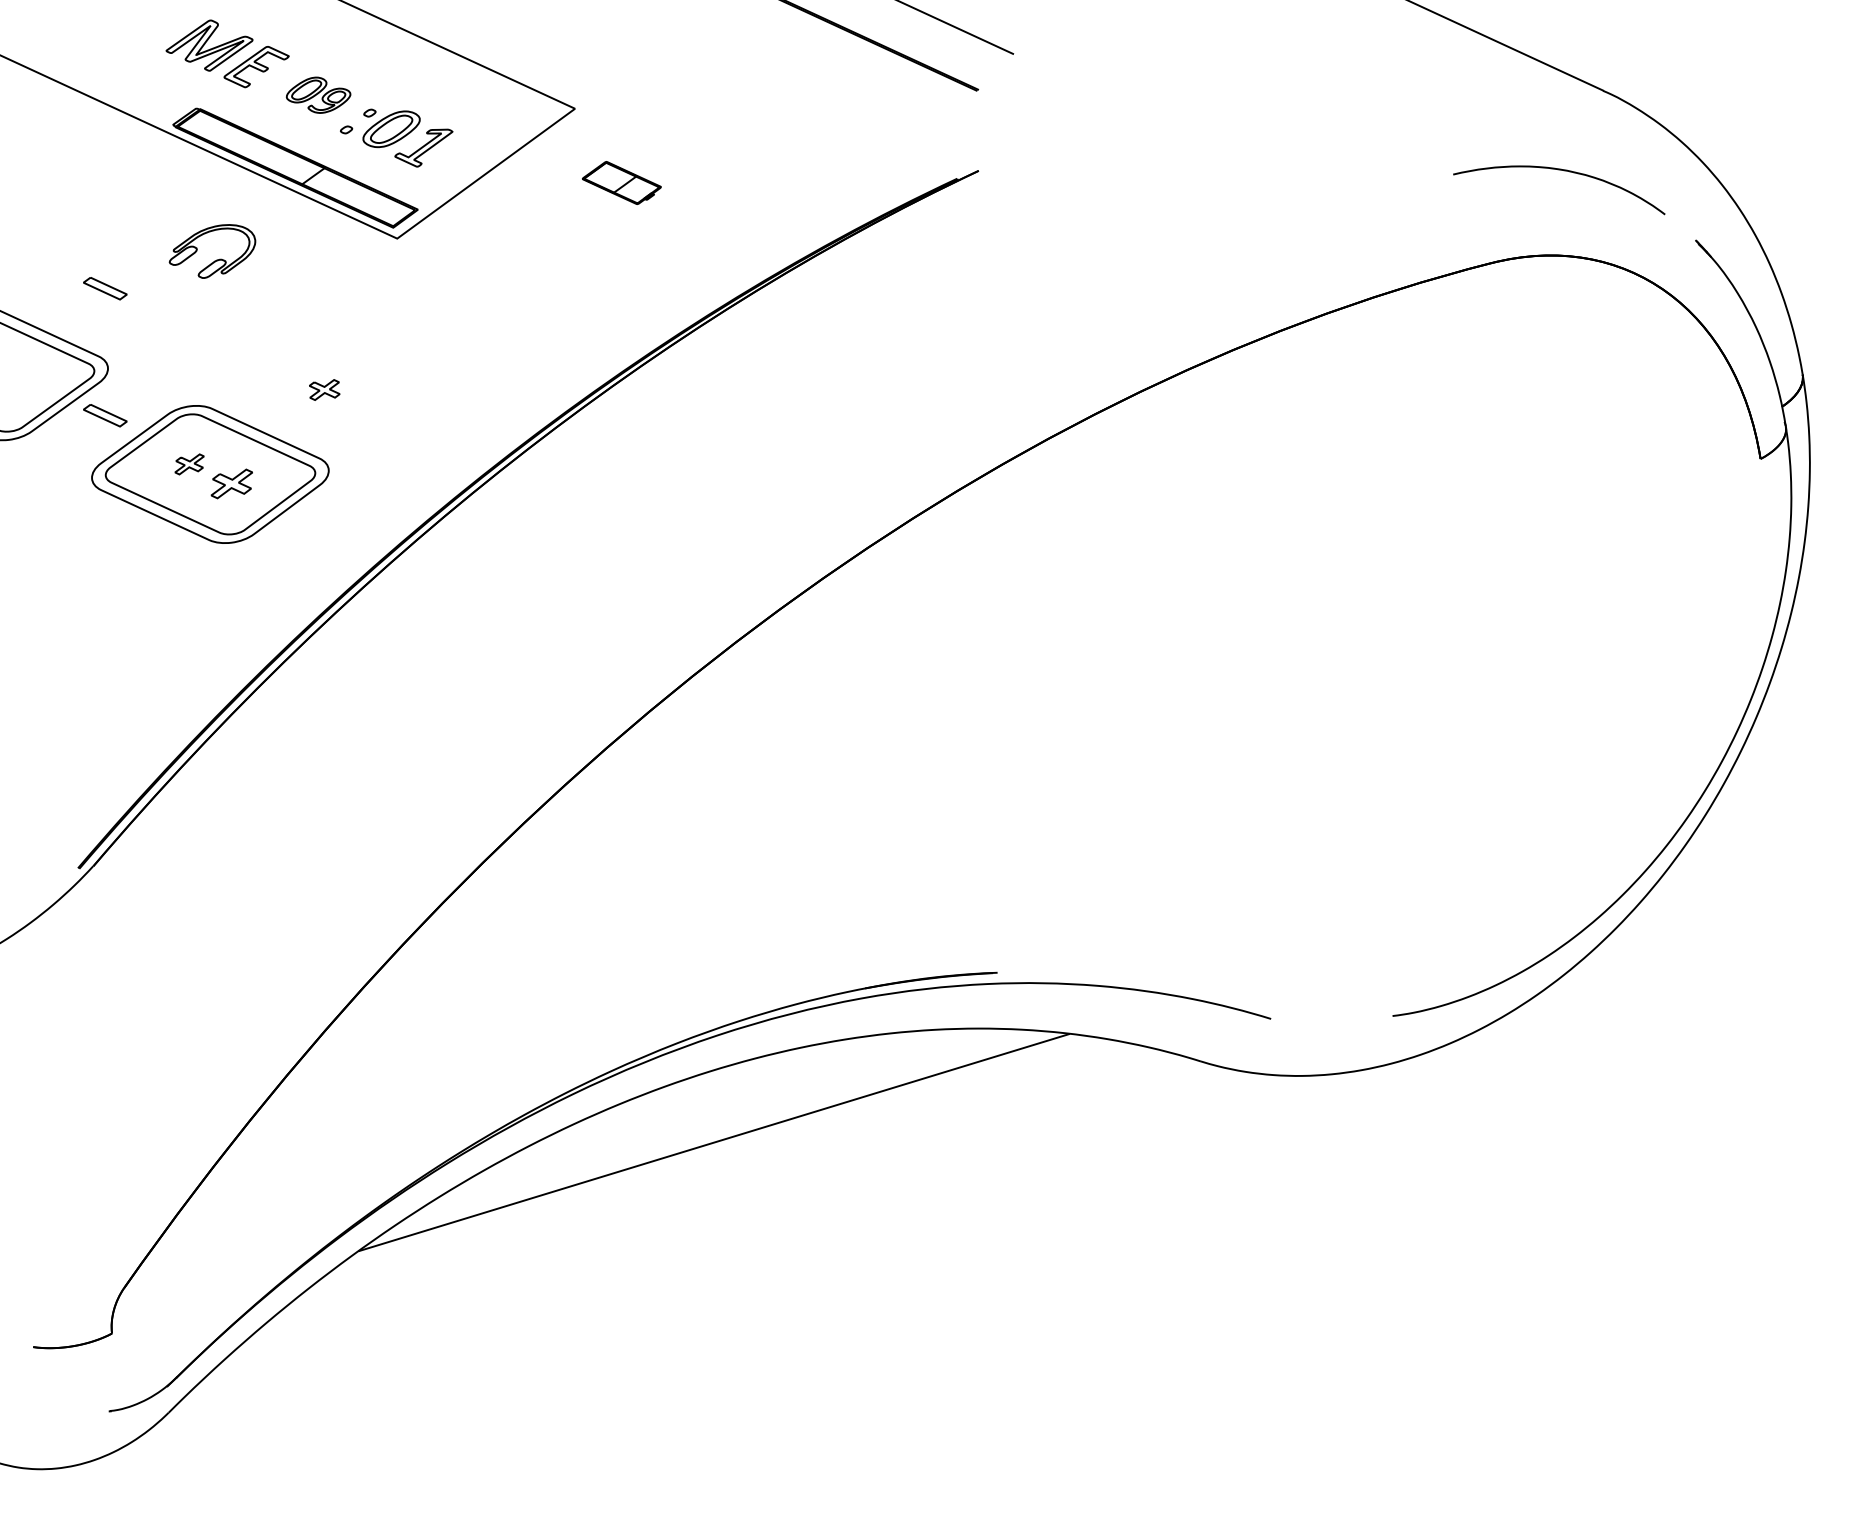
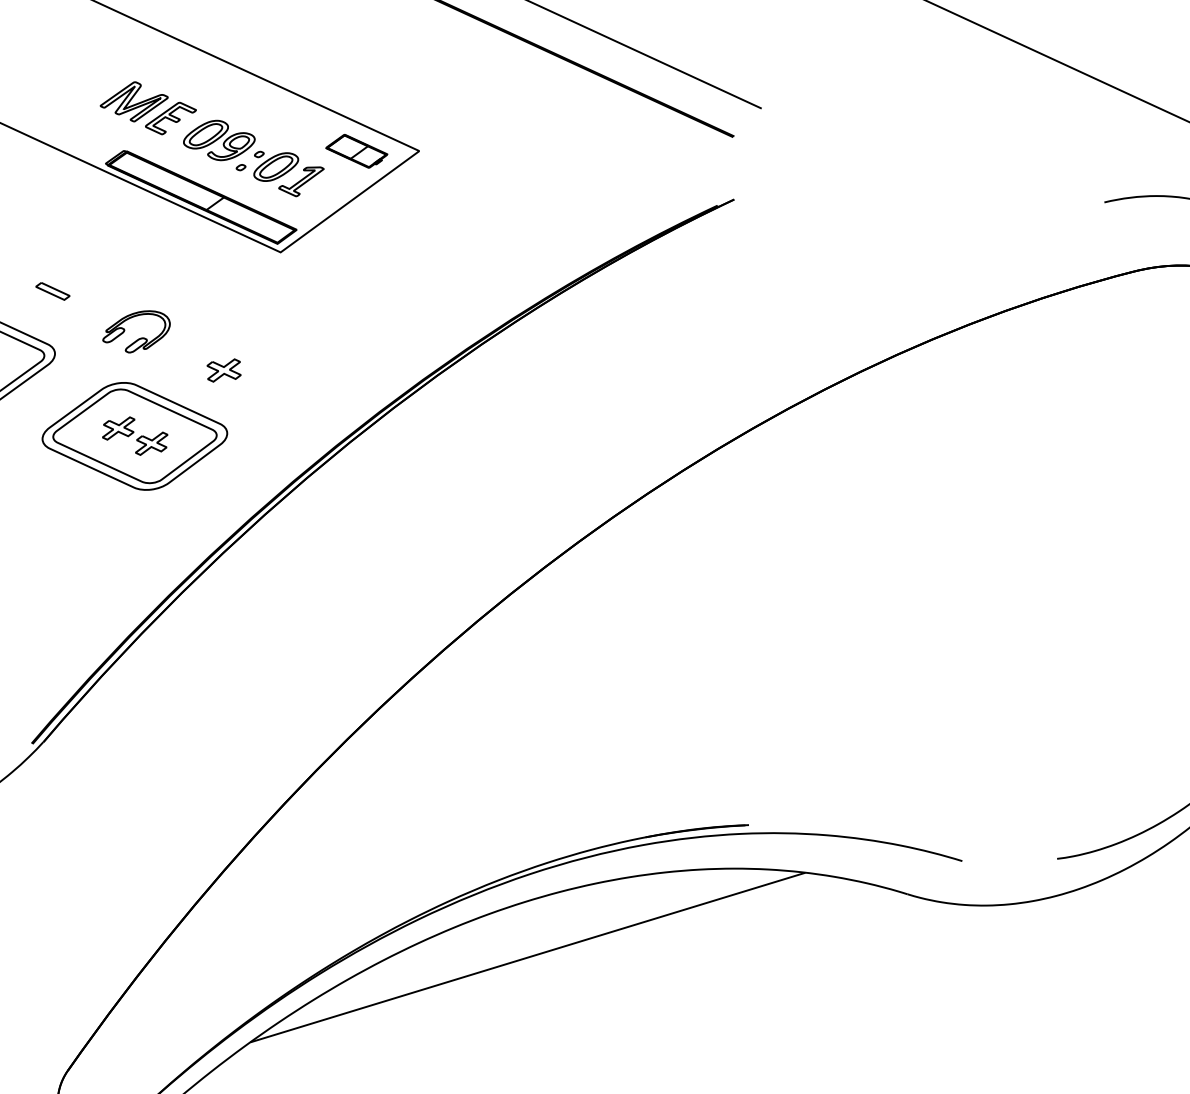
part: (318, 95) -> (219, 140), size x1.43
part: (621, 182) -> (356, 150), moved
part: (216, 259) -> (139, 338), moved
part: (324, 389) -> (223, 370), size x1.43
part: (105, 415) -> (53, 390), removed
part: (189, 464) -> (118, 428), size x1.43

